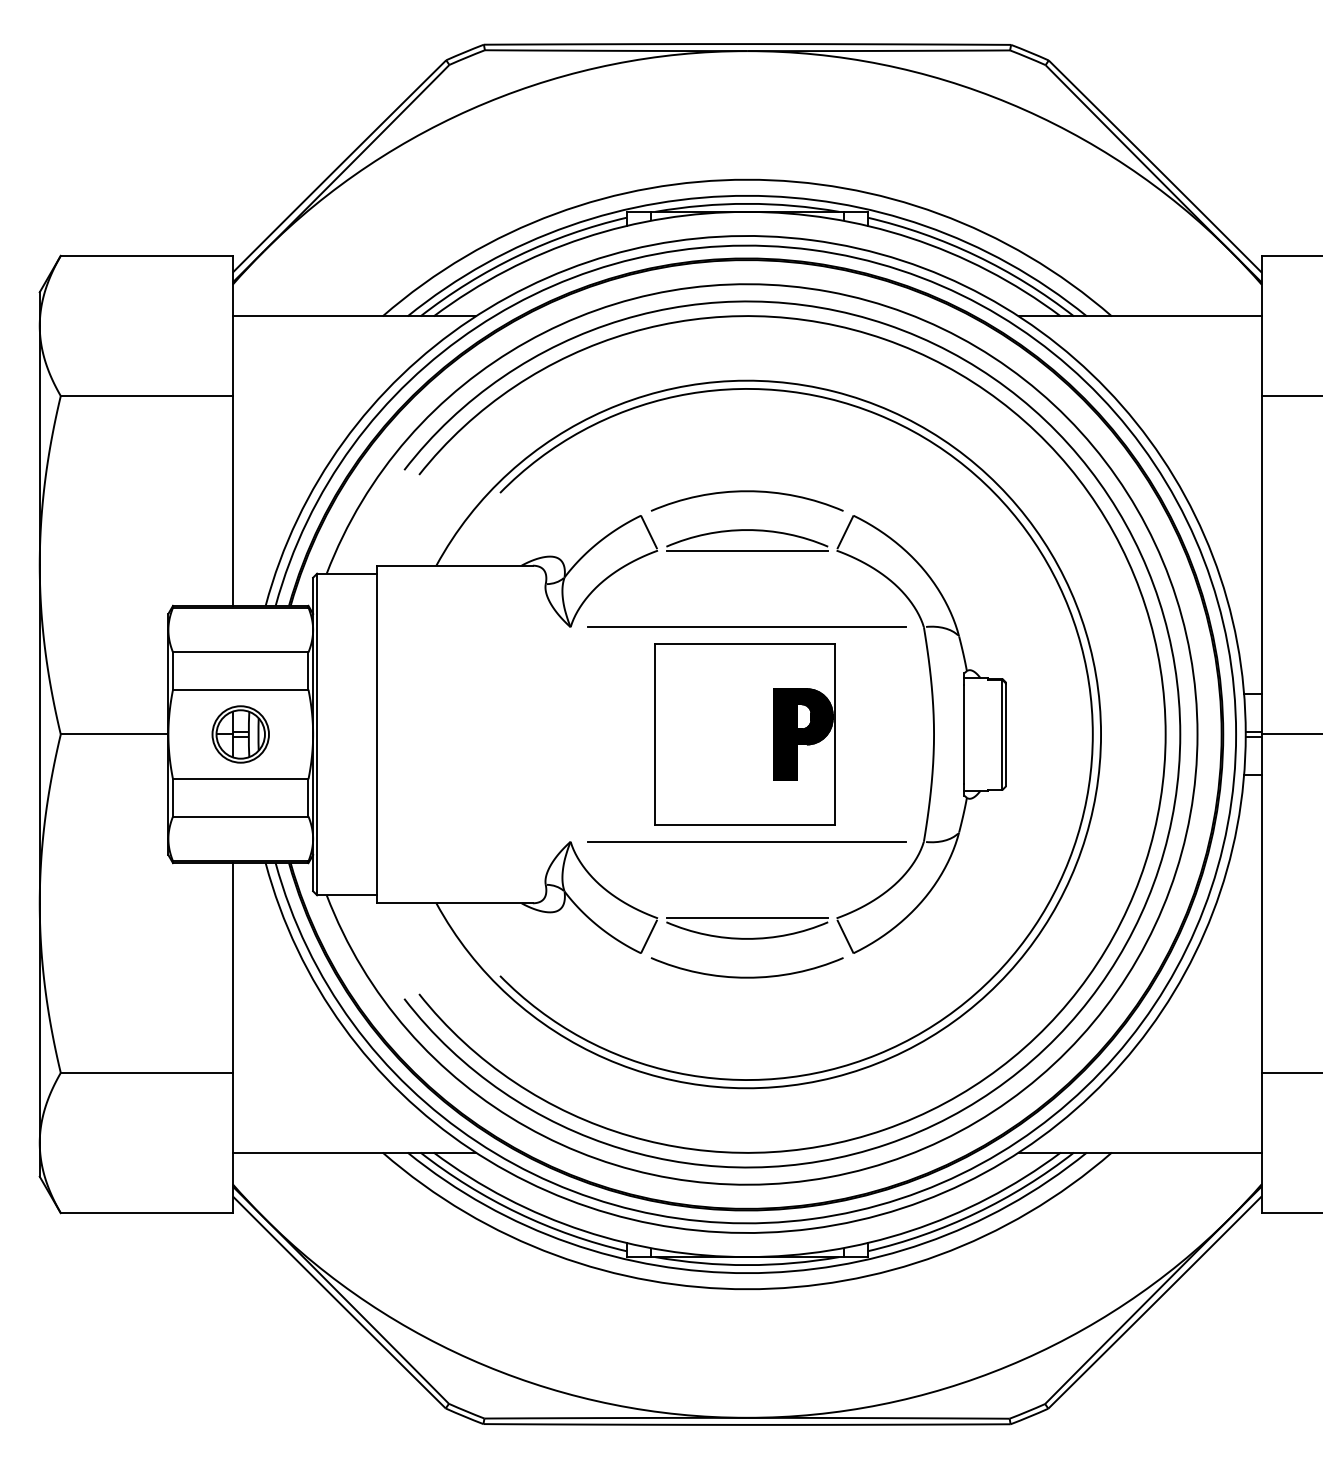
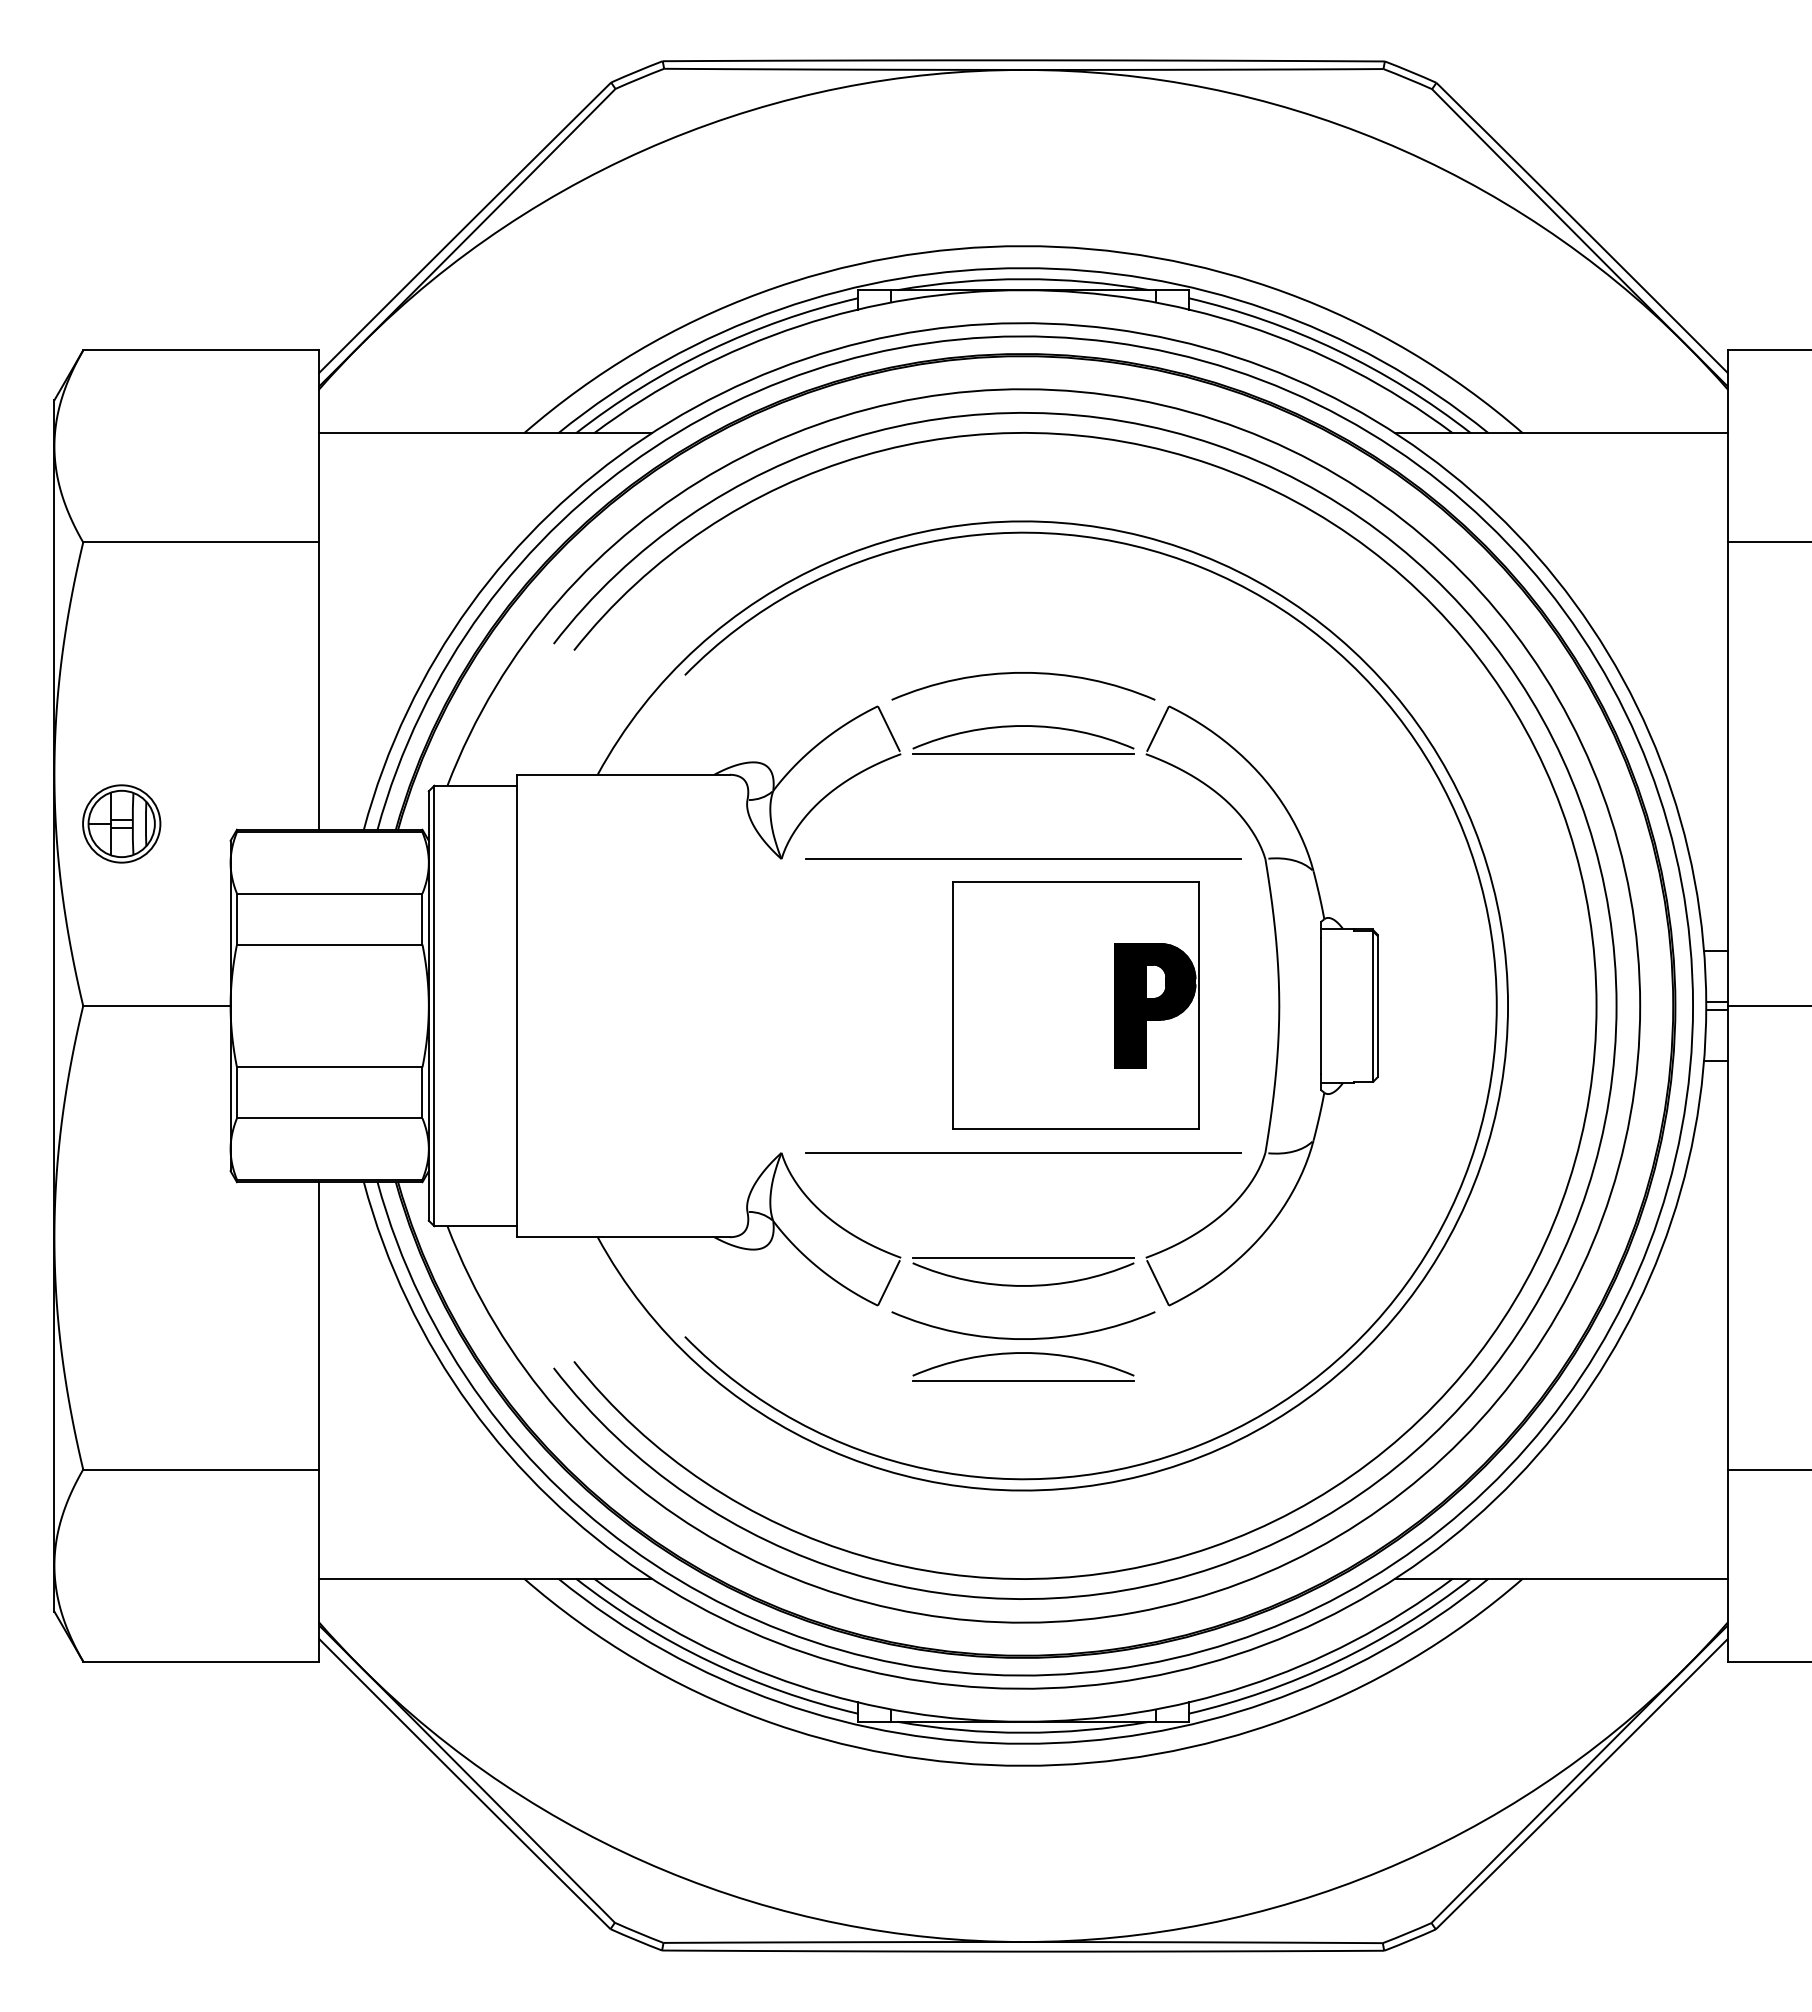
part: (240, 734) -> (121, 823), moved
part: (745, 734) -> (1075, 1005), moved
part: (747, 988) -> (1023, 1353), added

